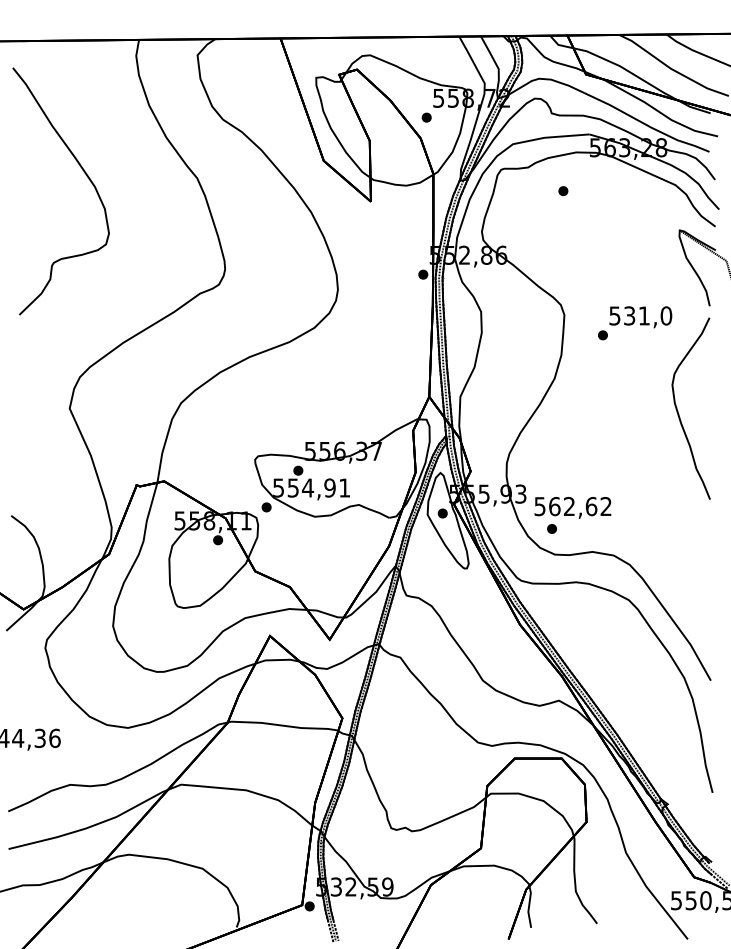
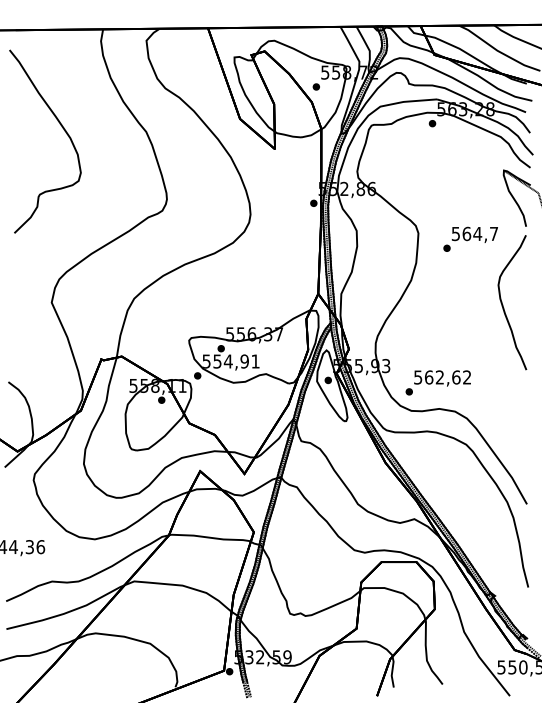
part: (563, 191) -> (432, 123), moved
text: (648, 315) -> (480, 233), 531,0 -> 564,7
text: (572, 507) -> (442, 378), moved

